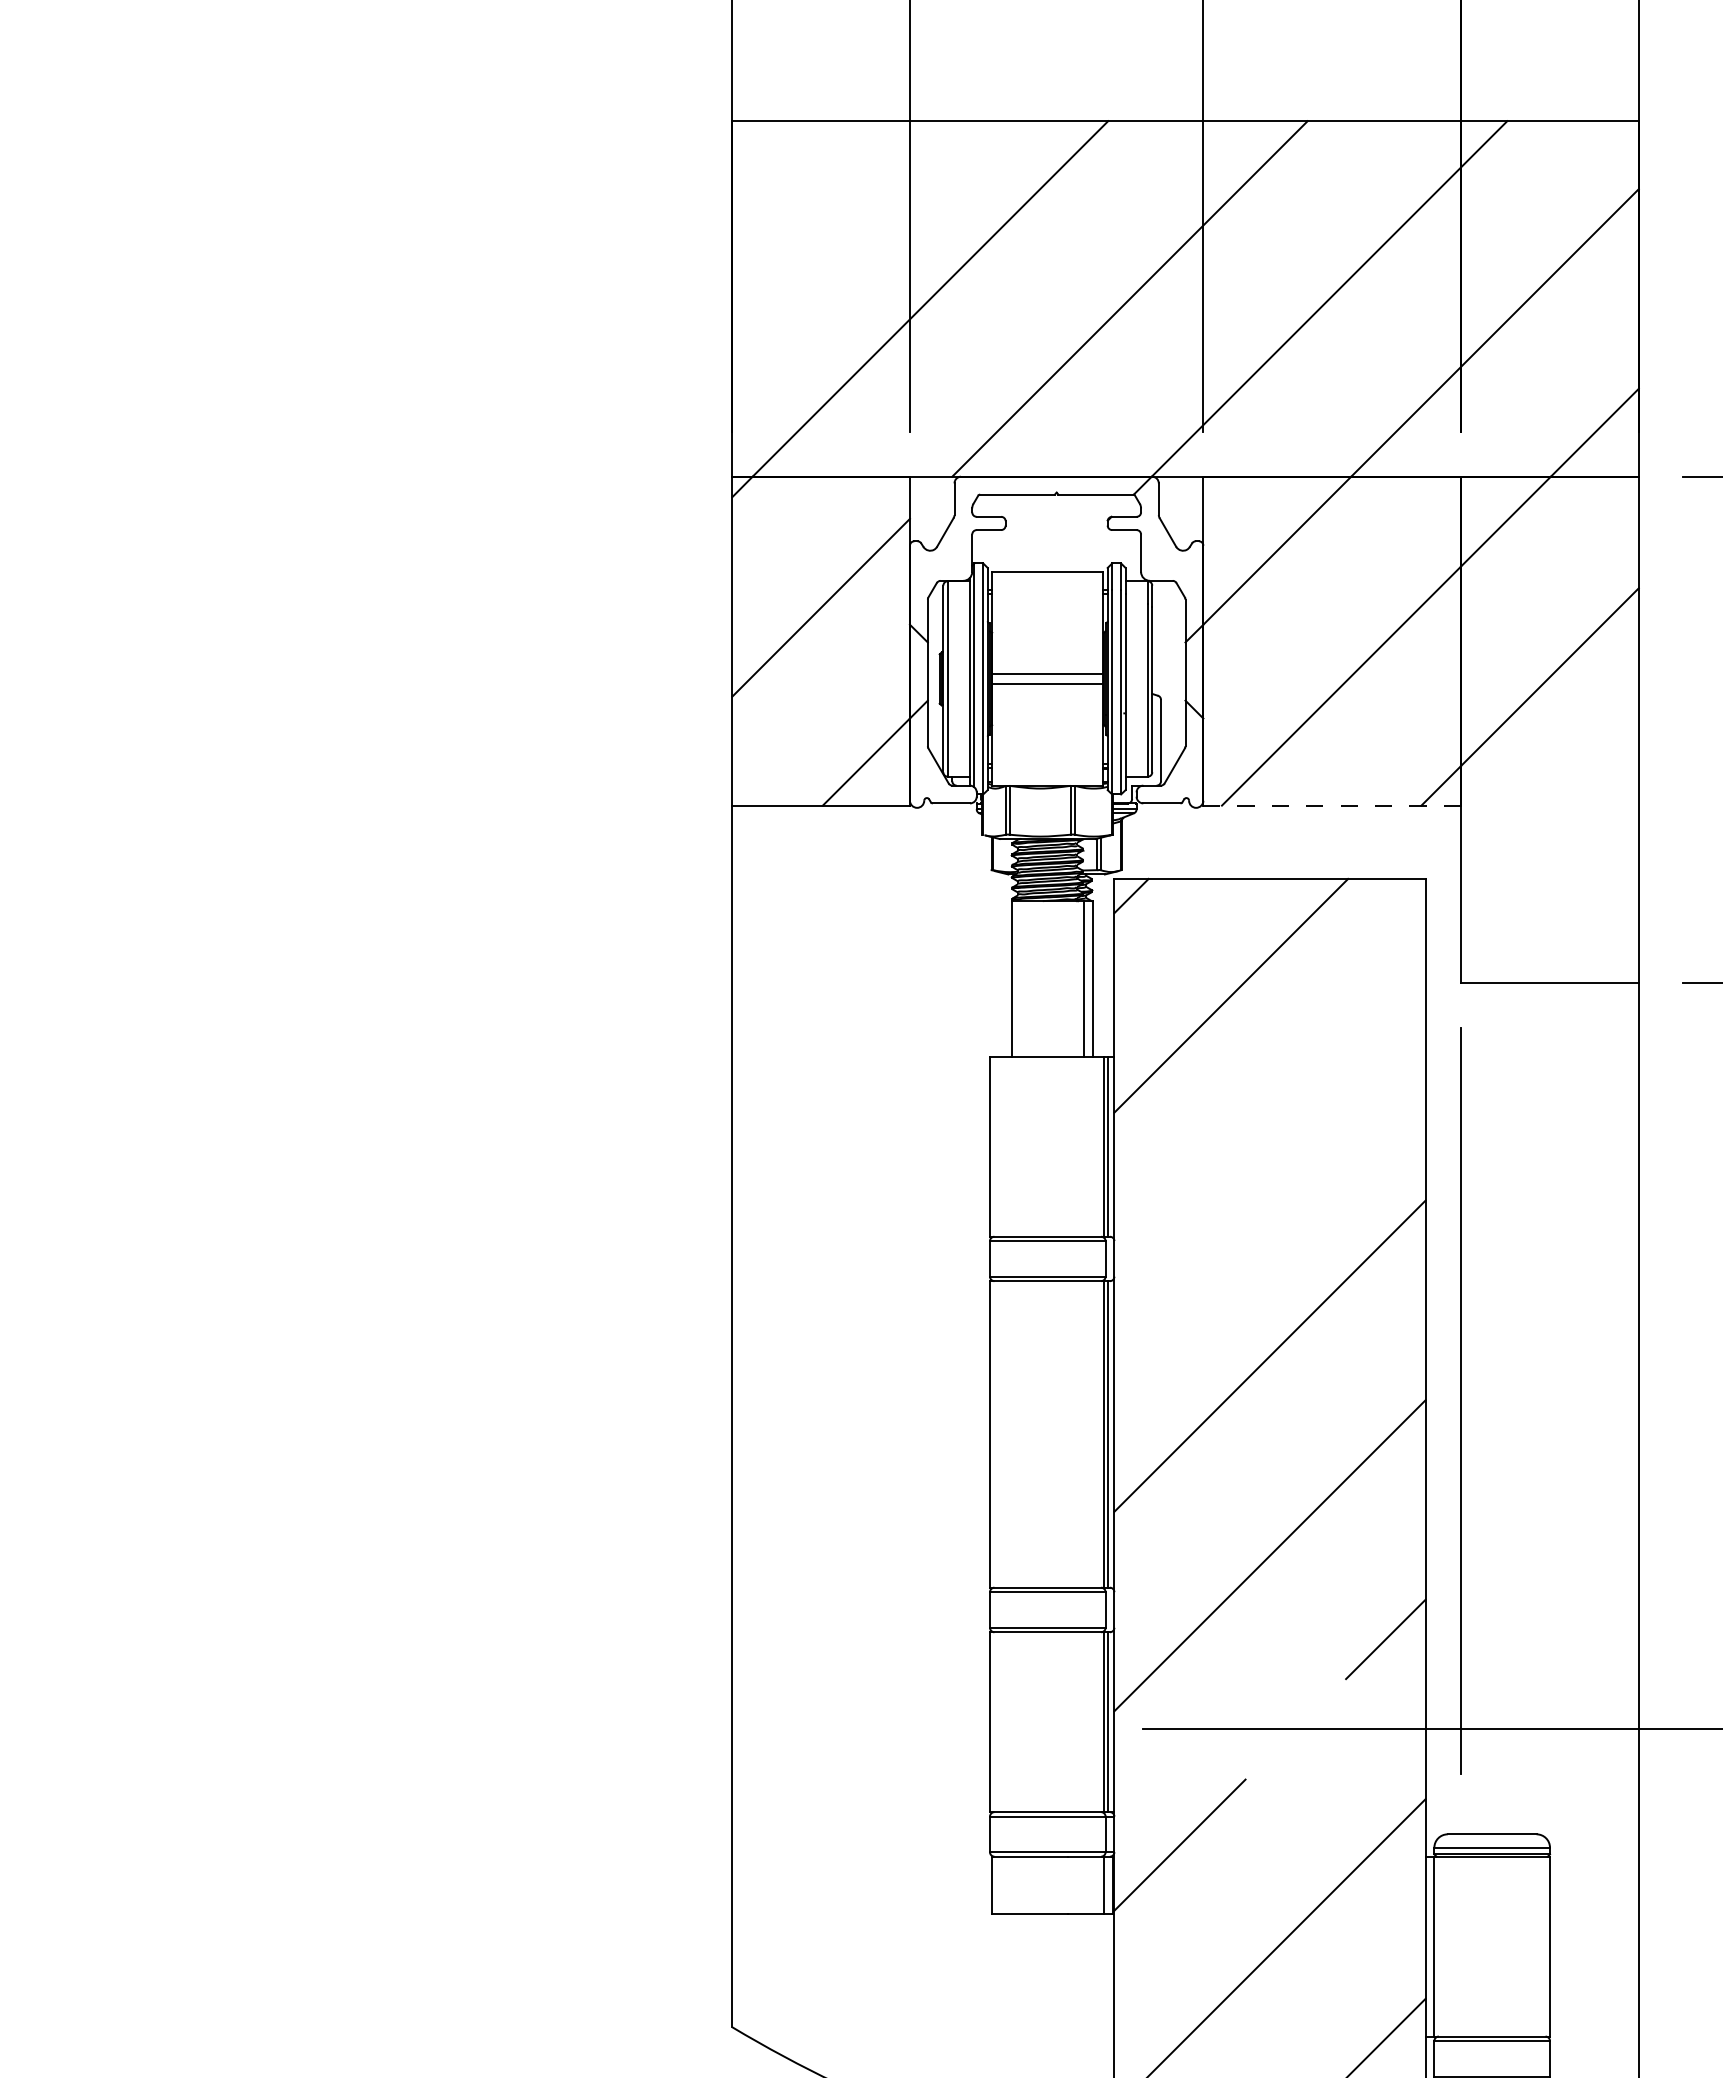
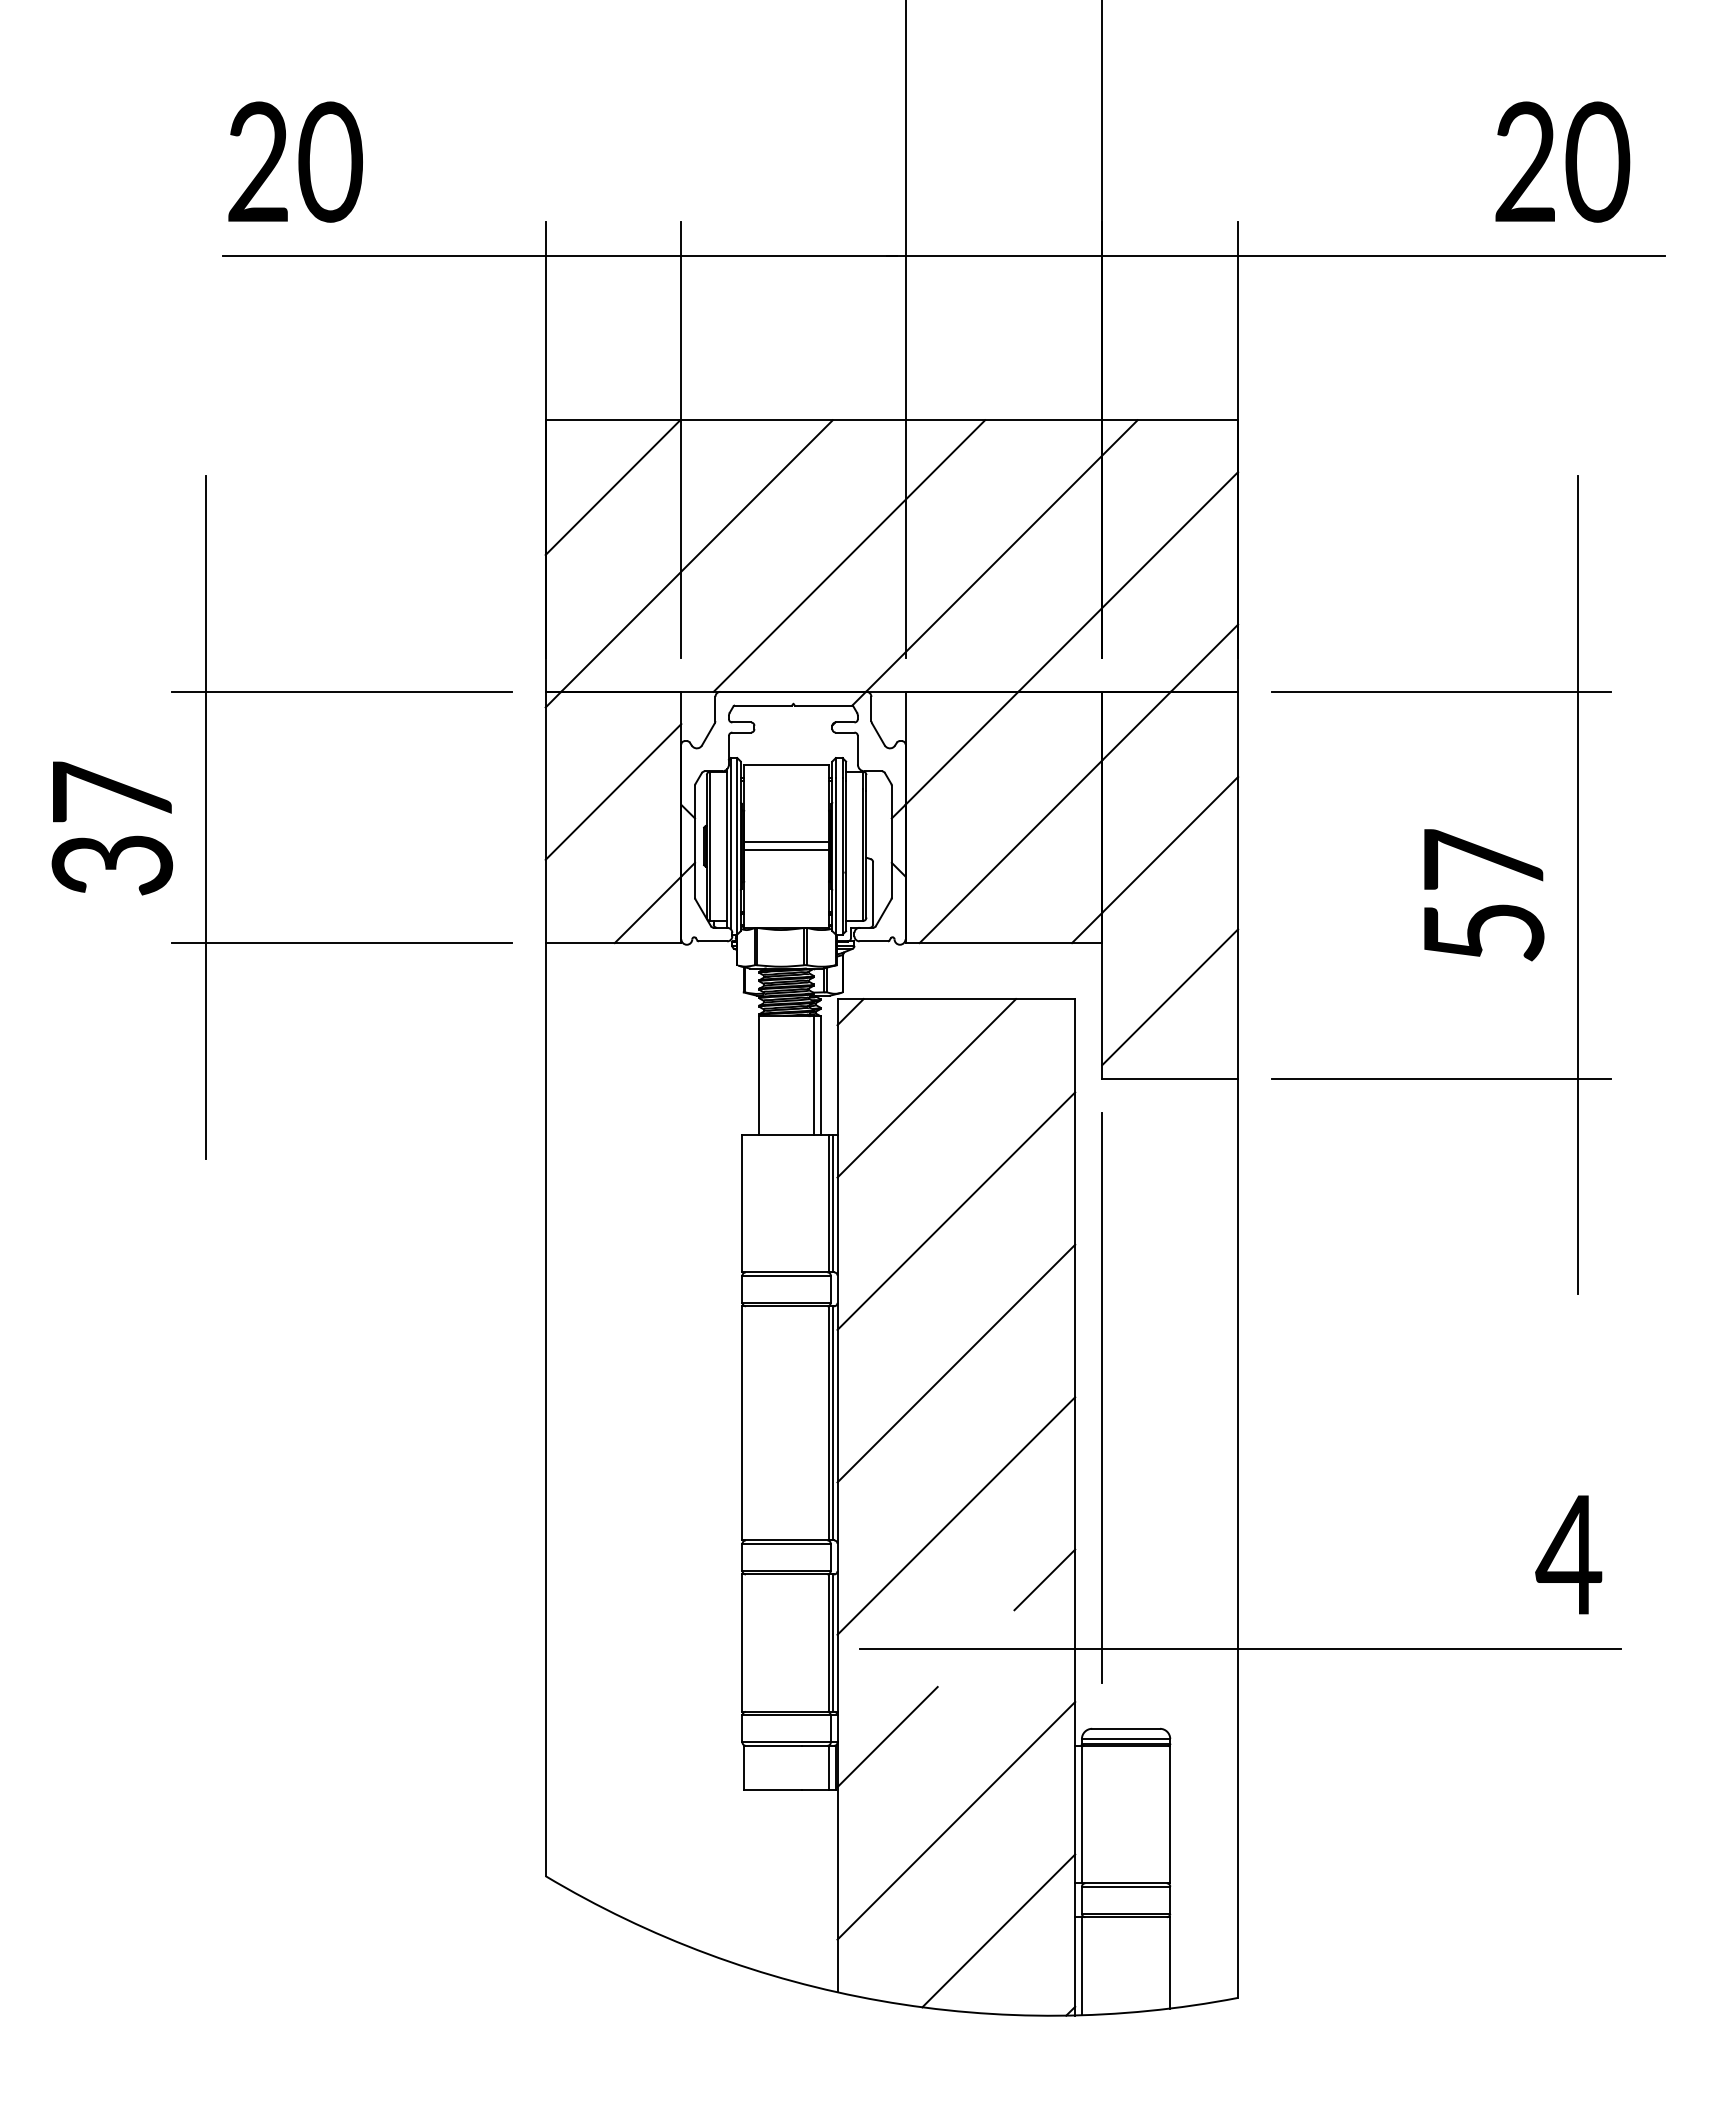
line: (819, 209) -> (612, 487), added
part: (288, 641) -> (206, 817), added
line: (1331, 806) -> (1003, 943), dashed -> solid
line: (1550, 876) -> (1170, 997), added
line: (1270, 1155) -> (956, 1210), added

